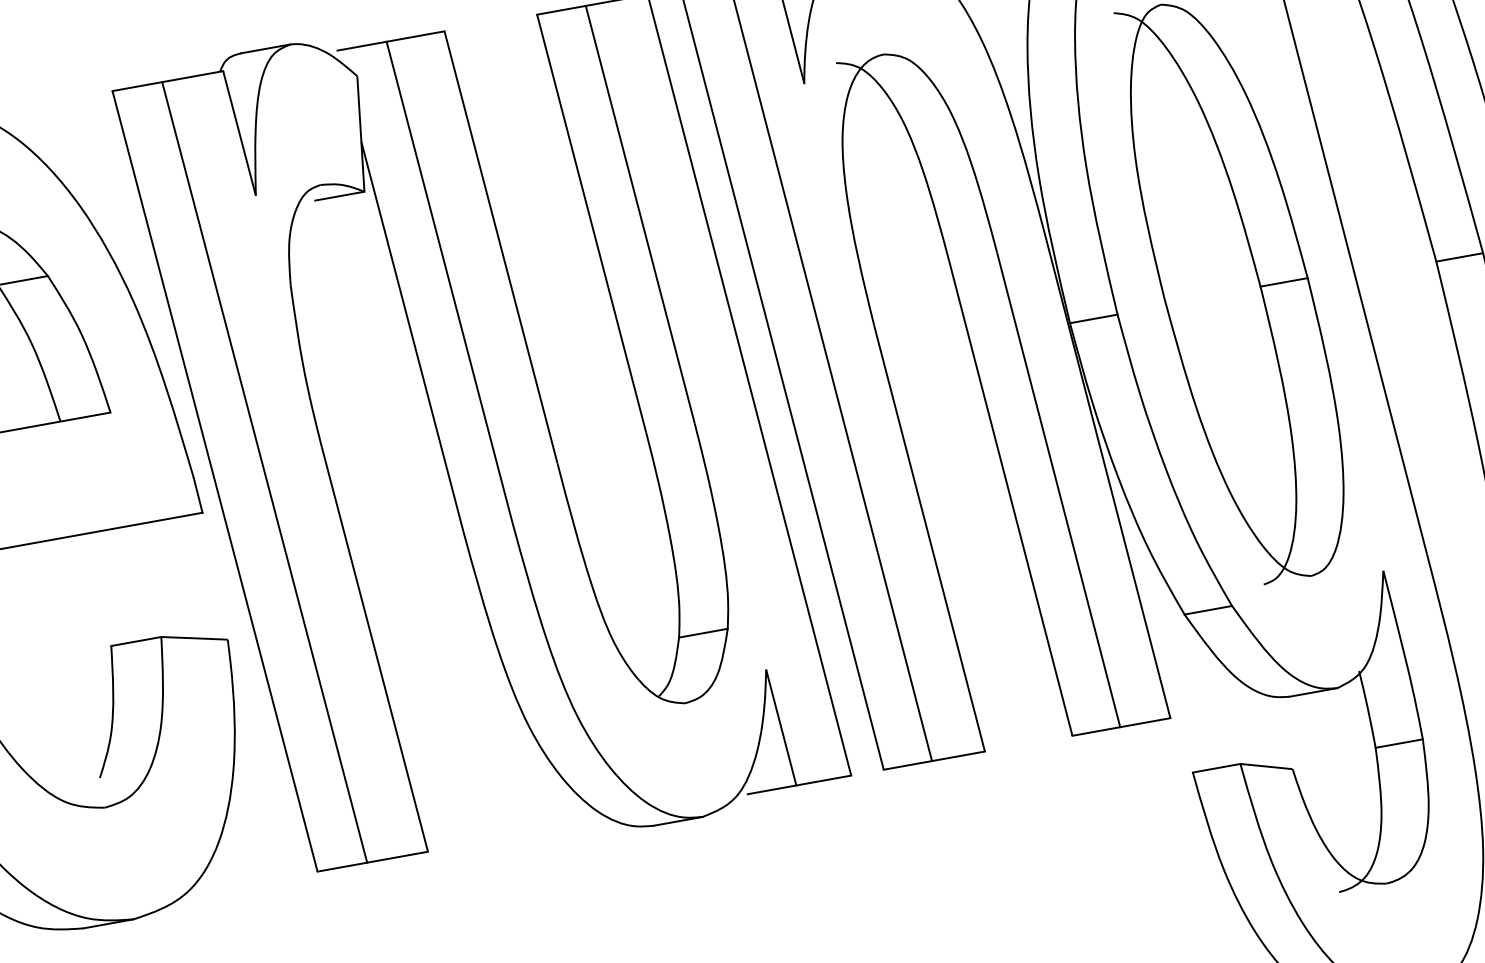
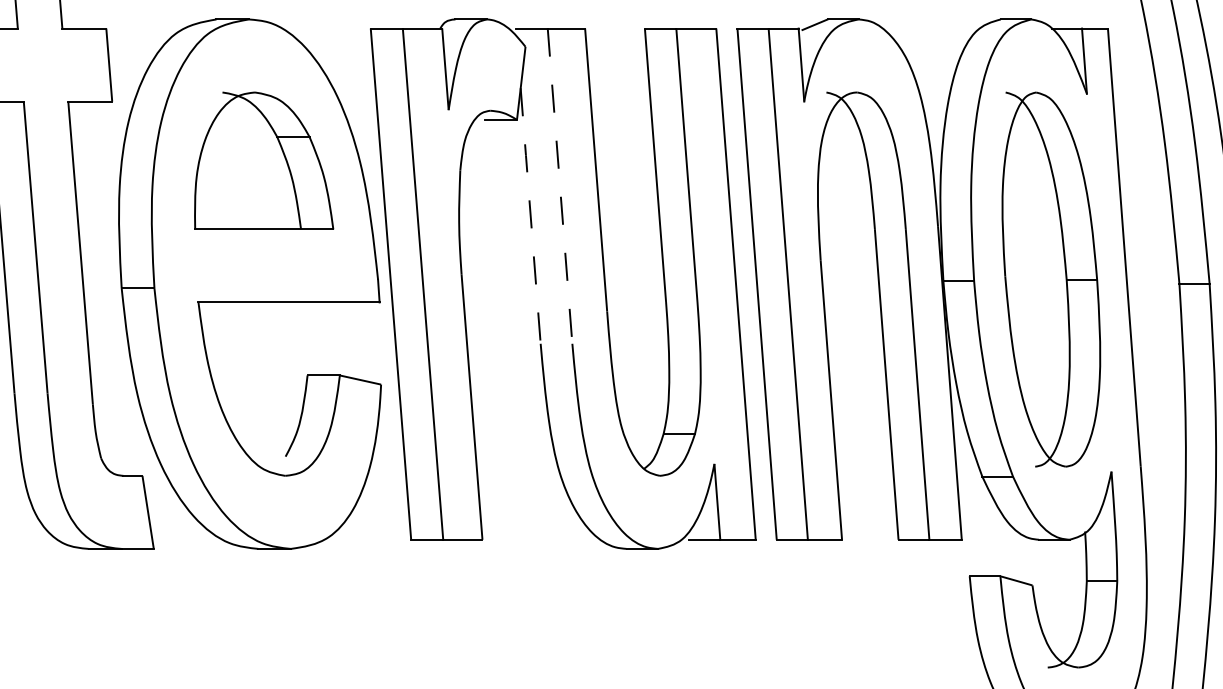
line: (450, 281) -> (560, 185), solid -> dashed
line: (412, 336) -> (530, 215), solid -> dashed

